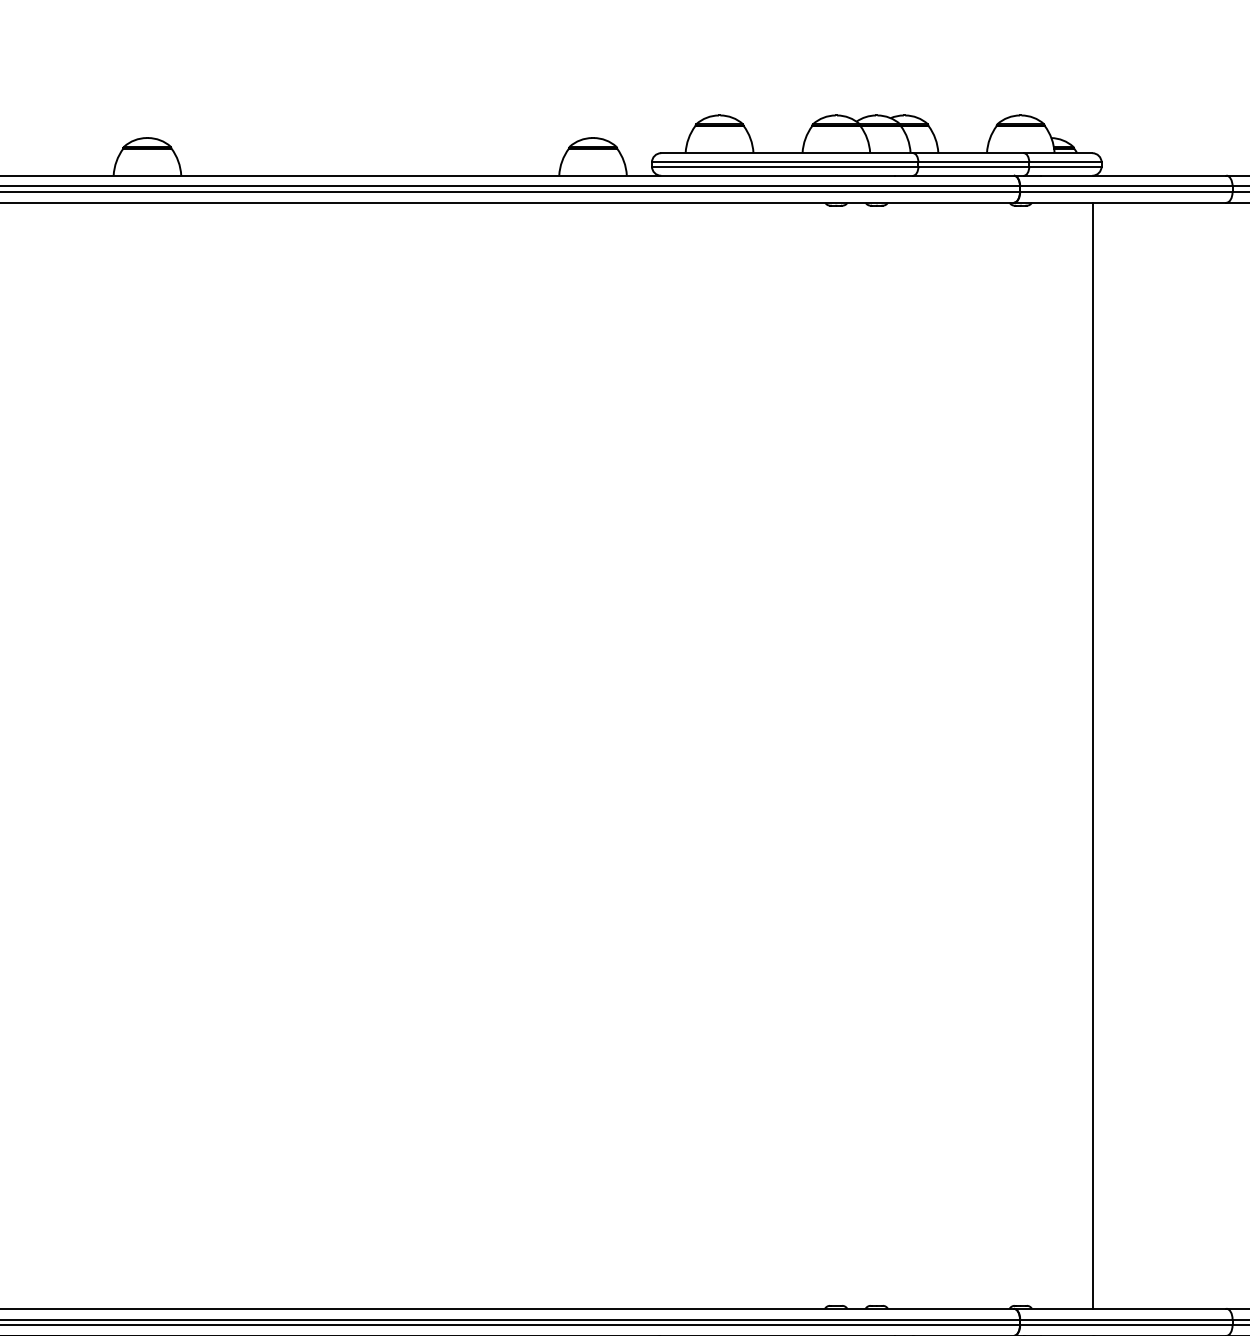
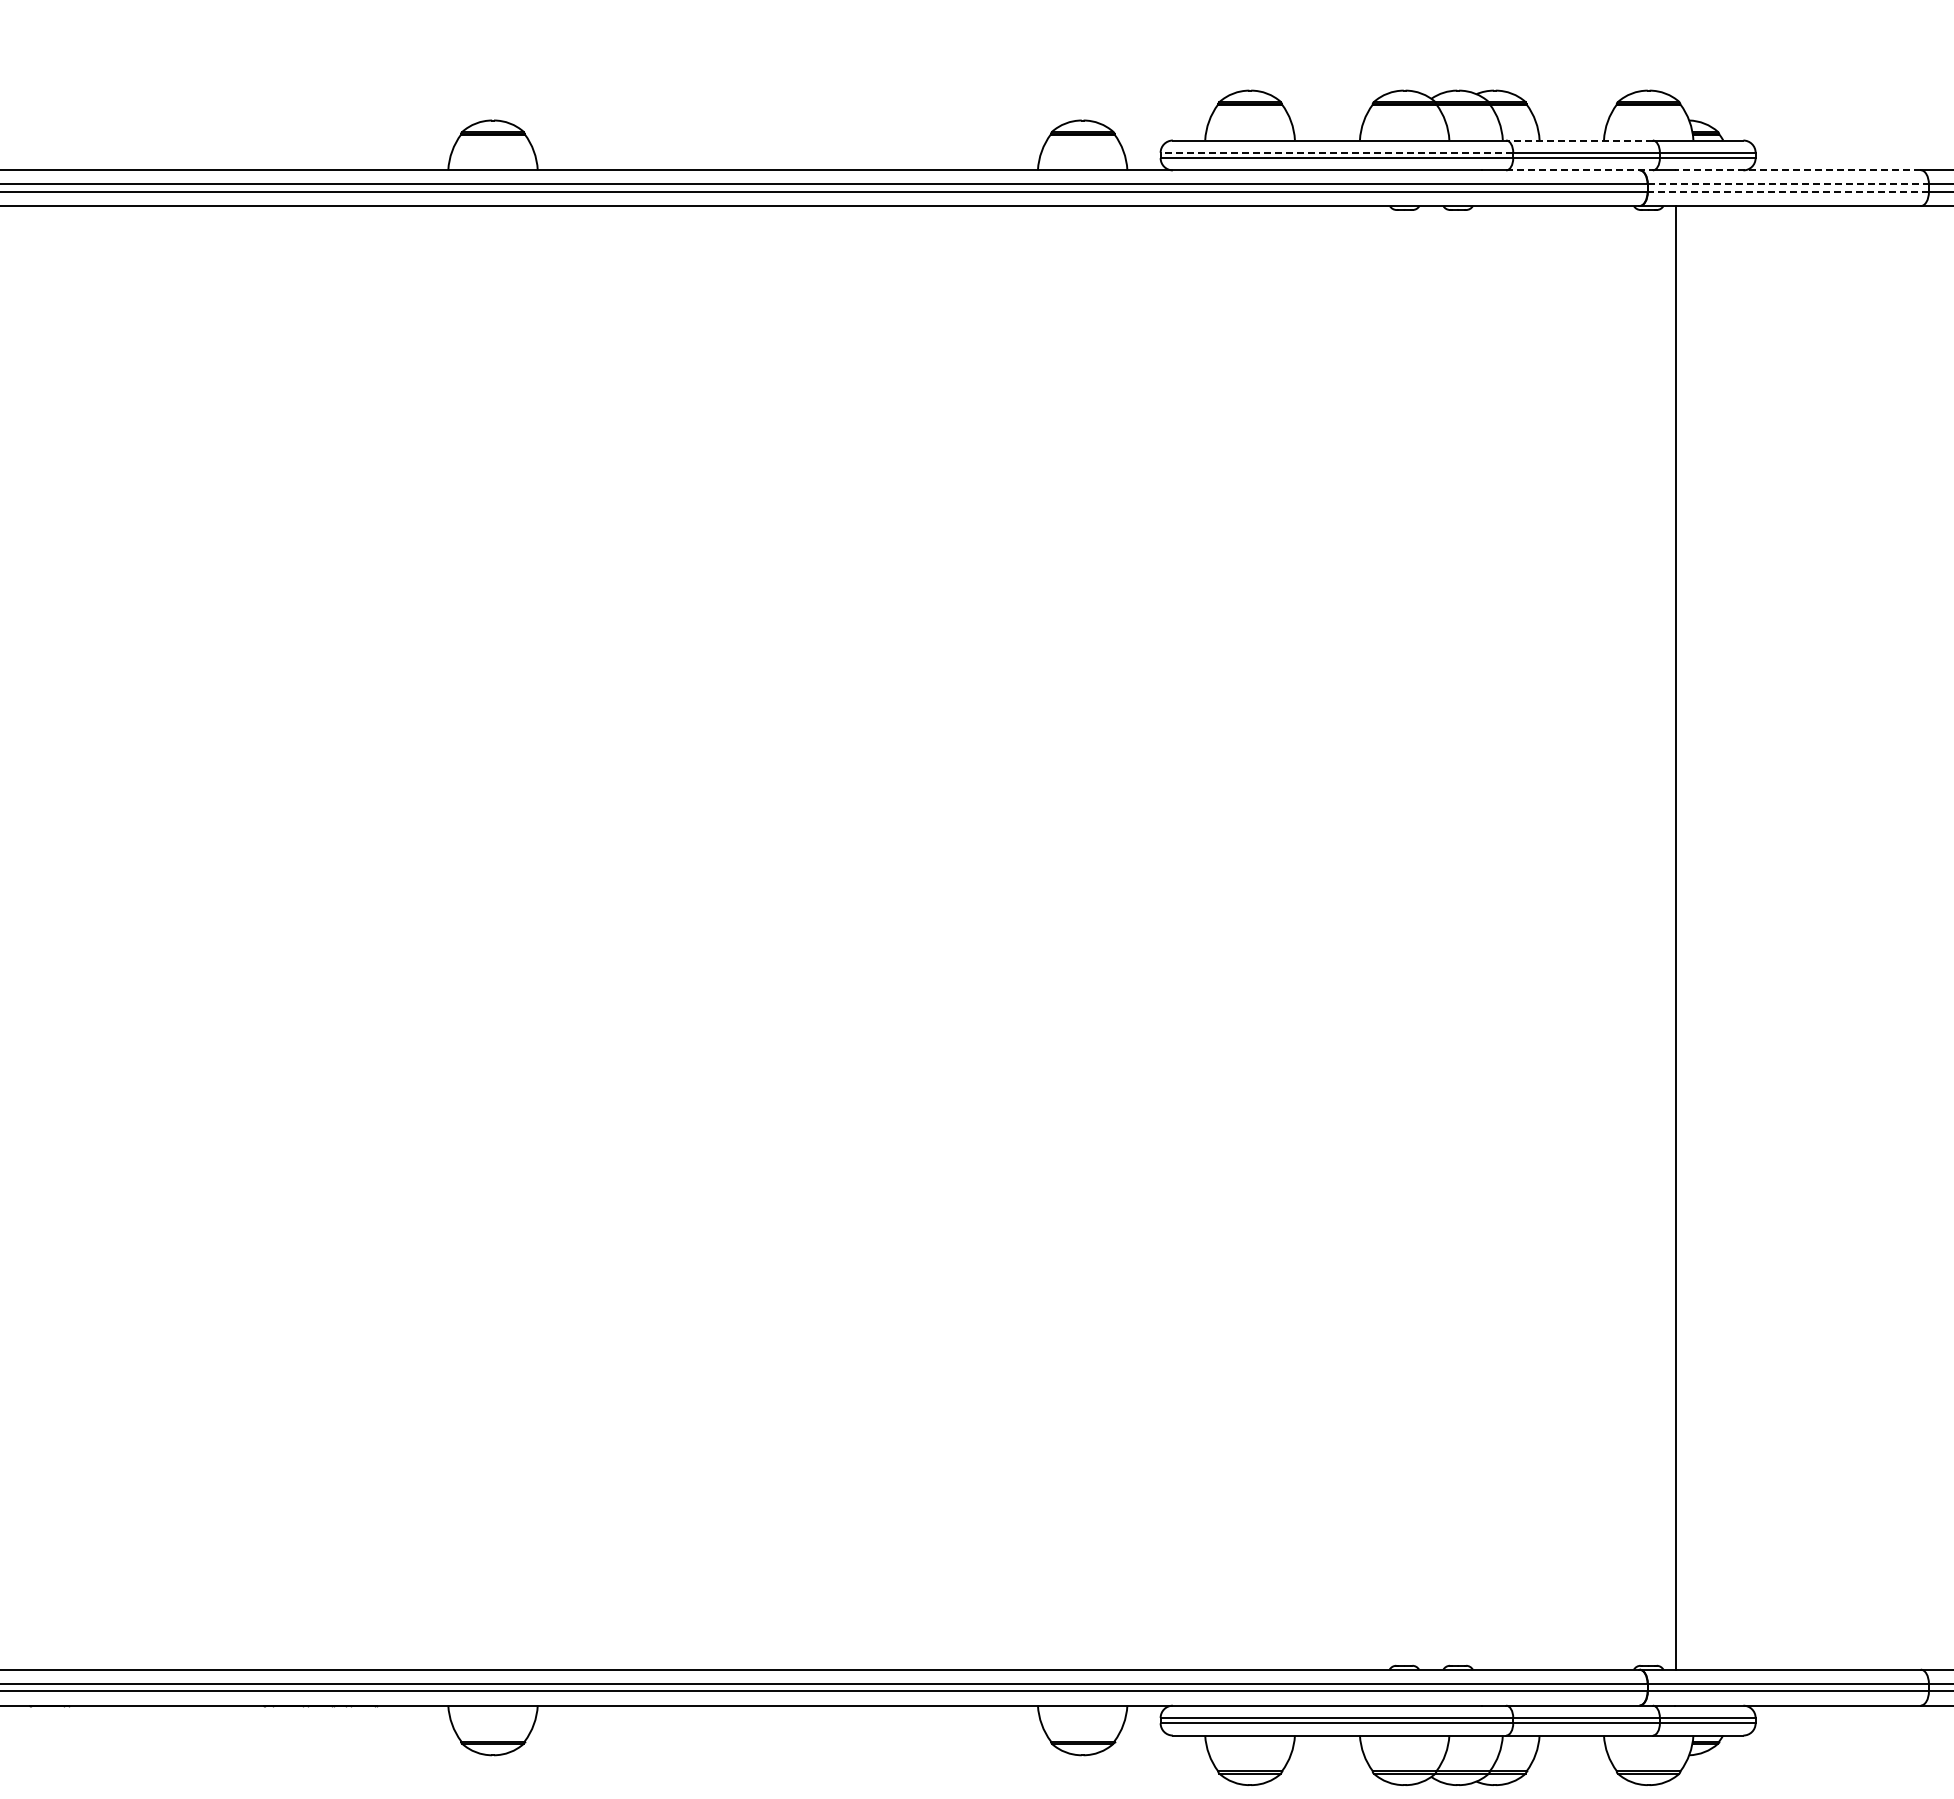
line: (968, 153) -> (1579, 140), solid -> dashed
line: (784, 162) -> (1336, 152), solid -> dashed
line: (969, 175) -> (1580, 170), solid -> dashed
line: (1134, 175) -> (1798, 170), solid -> dashed
line: (1126, 186) -> (1788, 184), solid -> dashed
line: (1126, 191) -> (1788, 191), solid -> dashed
line: (1092, 755) -> (1675, 937), moved

